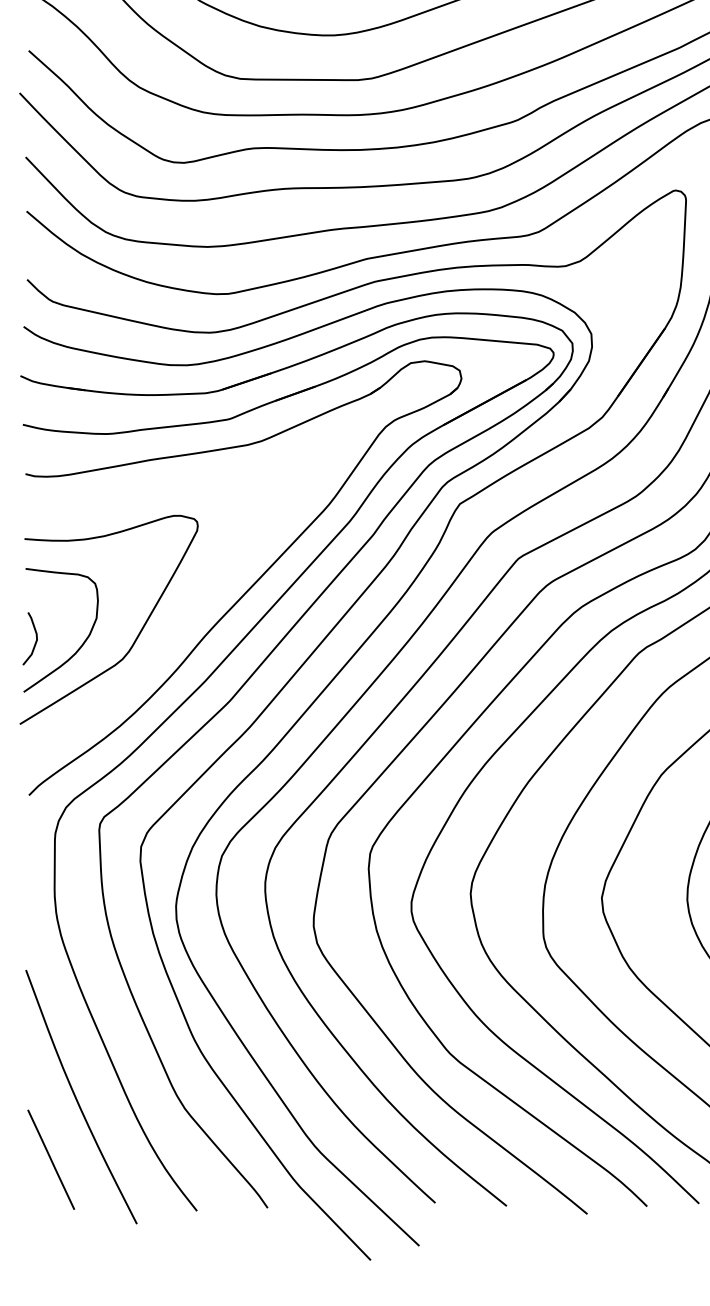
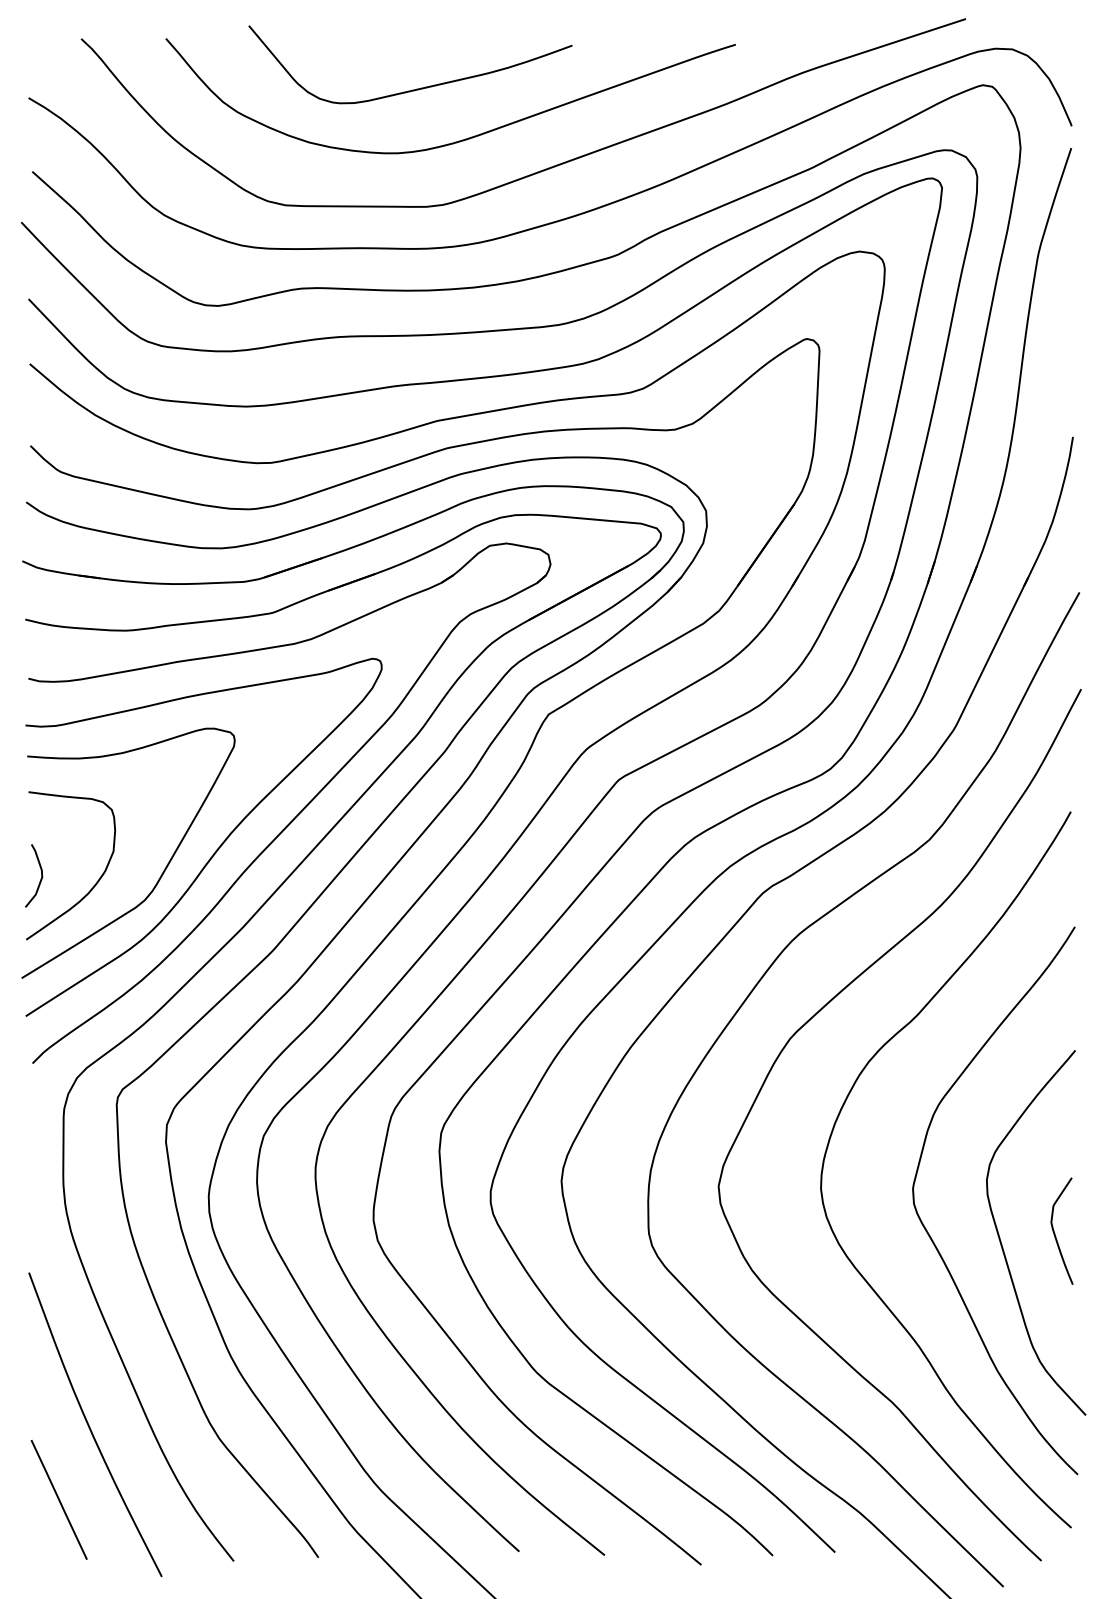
curve: (185, 613) -> (219, 845), added

